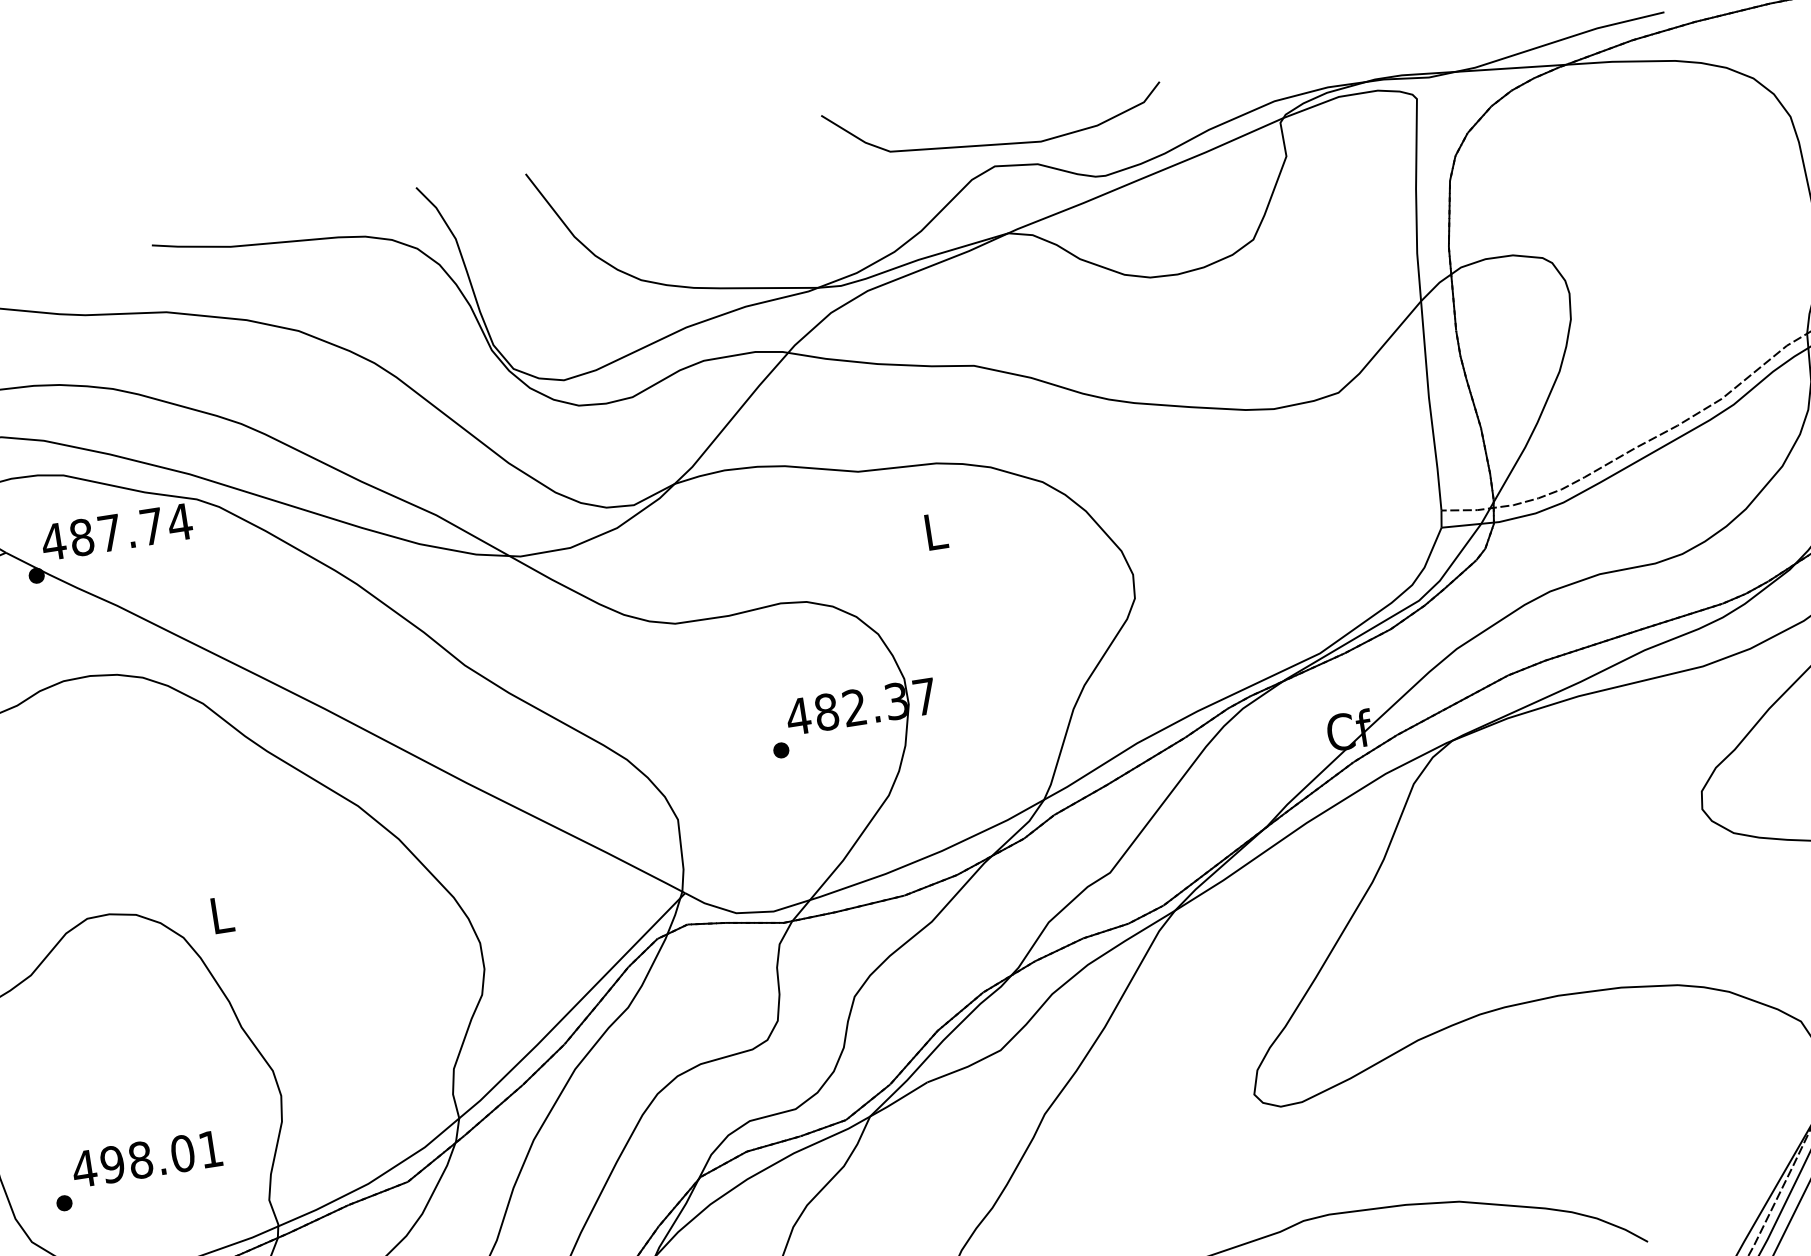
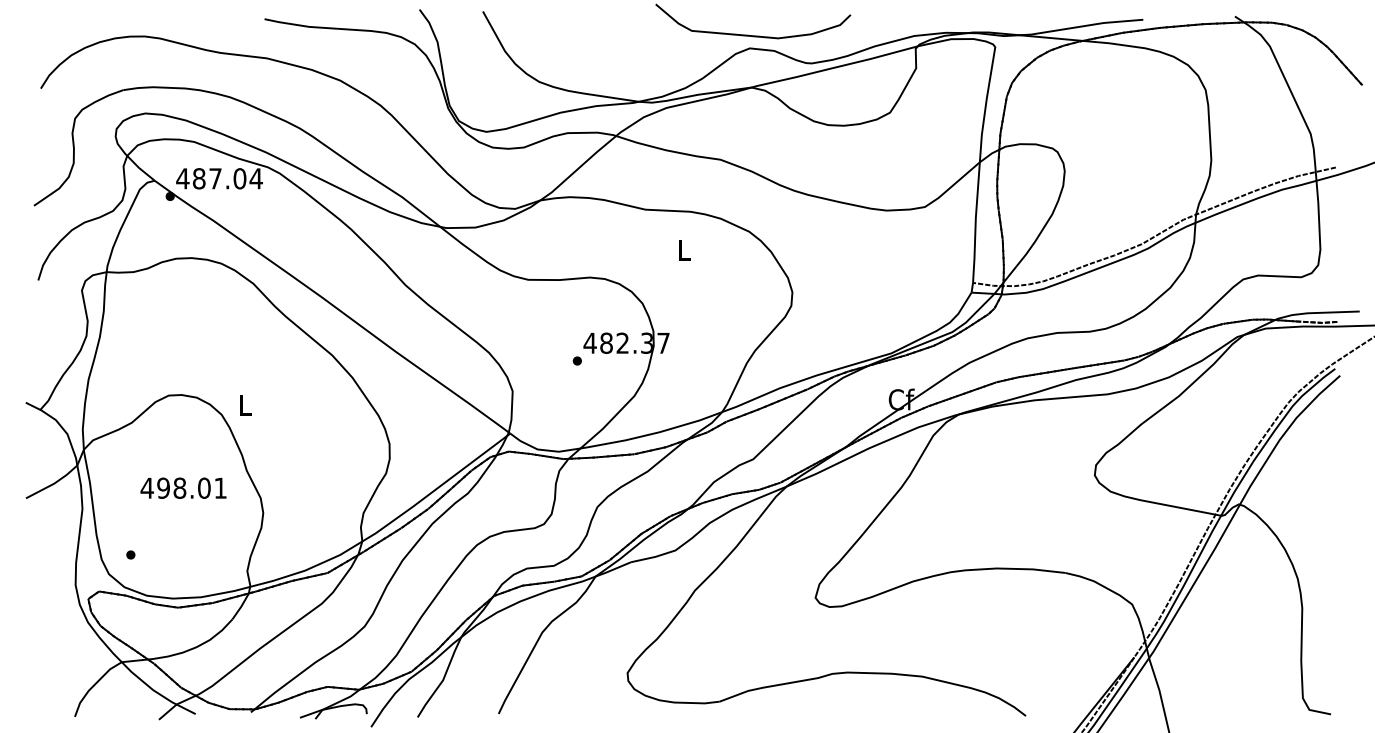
text: (151, 526) -> (239, 178), 487.74 -> 487.04
text: (146, 1157) -> (183, 487), moved

